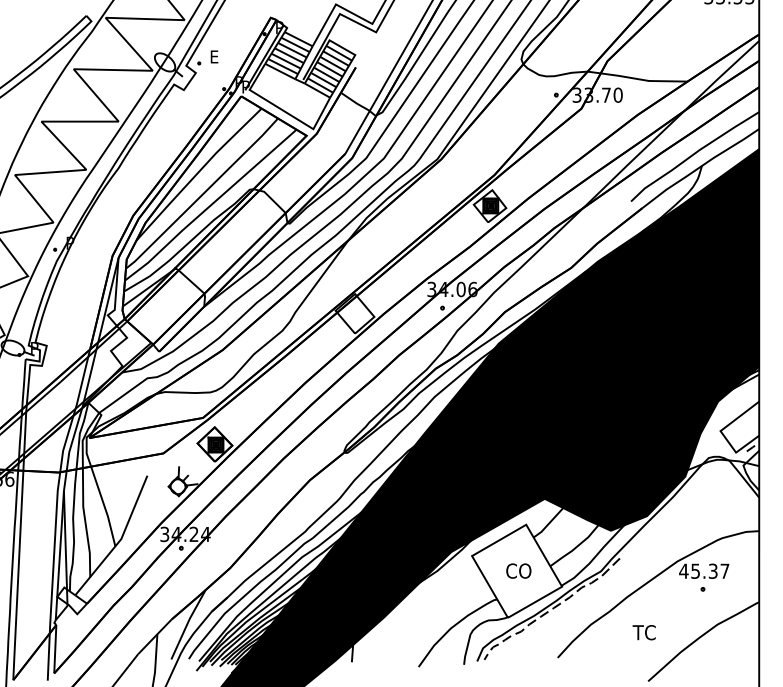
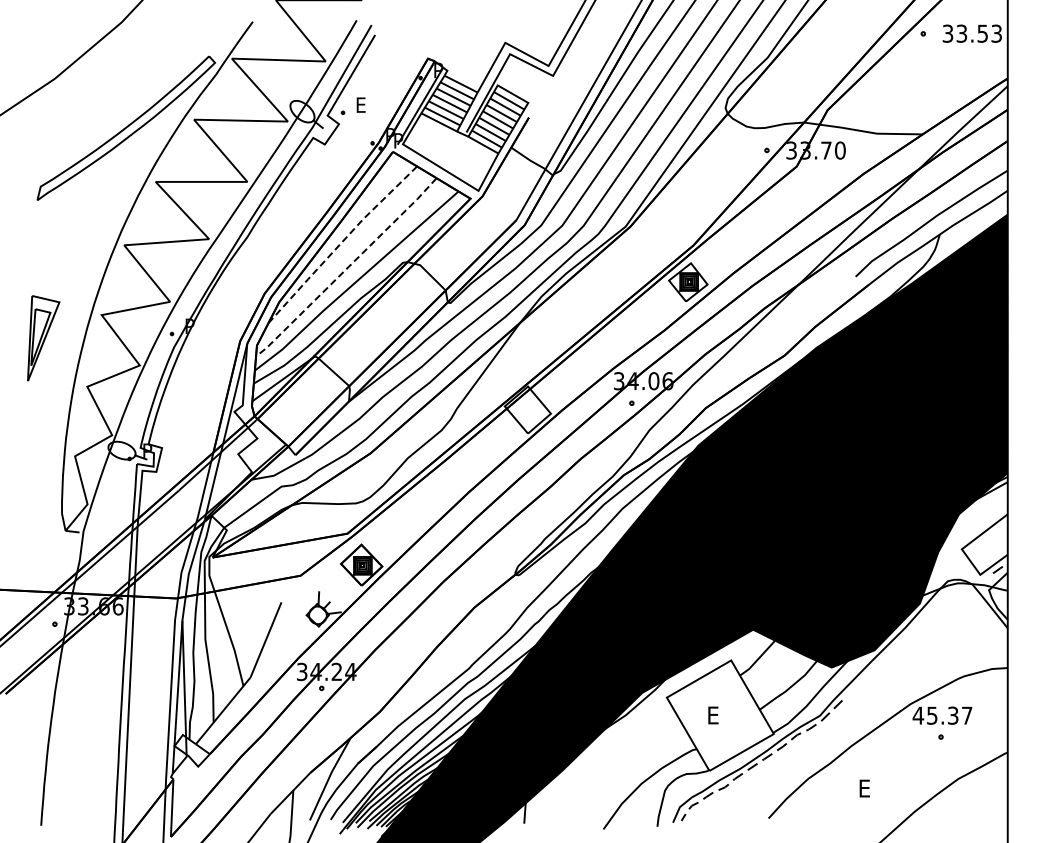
line: (197, 173) -> (341, 243), solid -> dashed
line: (202, 194) -> (346, 268), solid -> dashed
text: (518, 571) -> (722, 715), CO -> E
text: (643, 632) -> (870, 788), TC -> E

